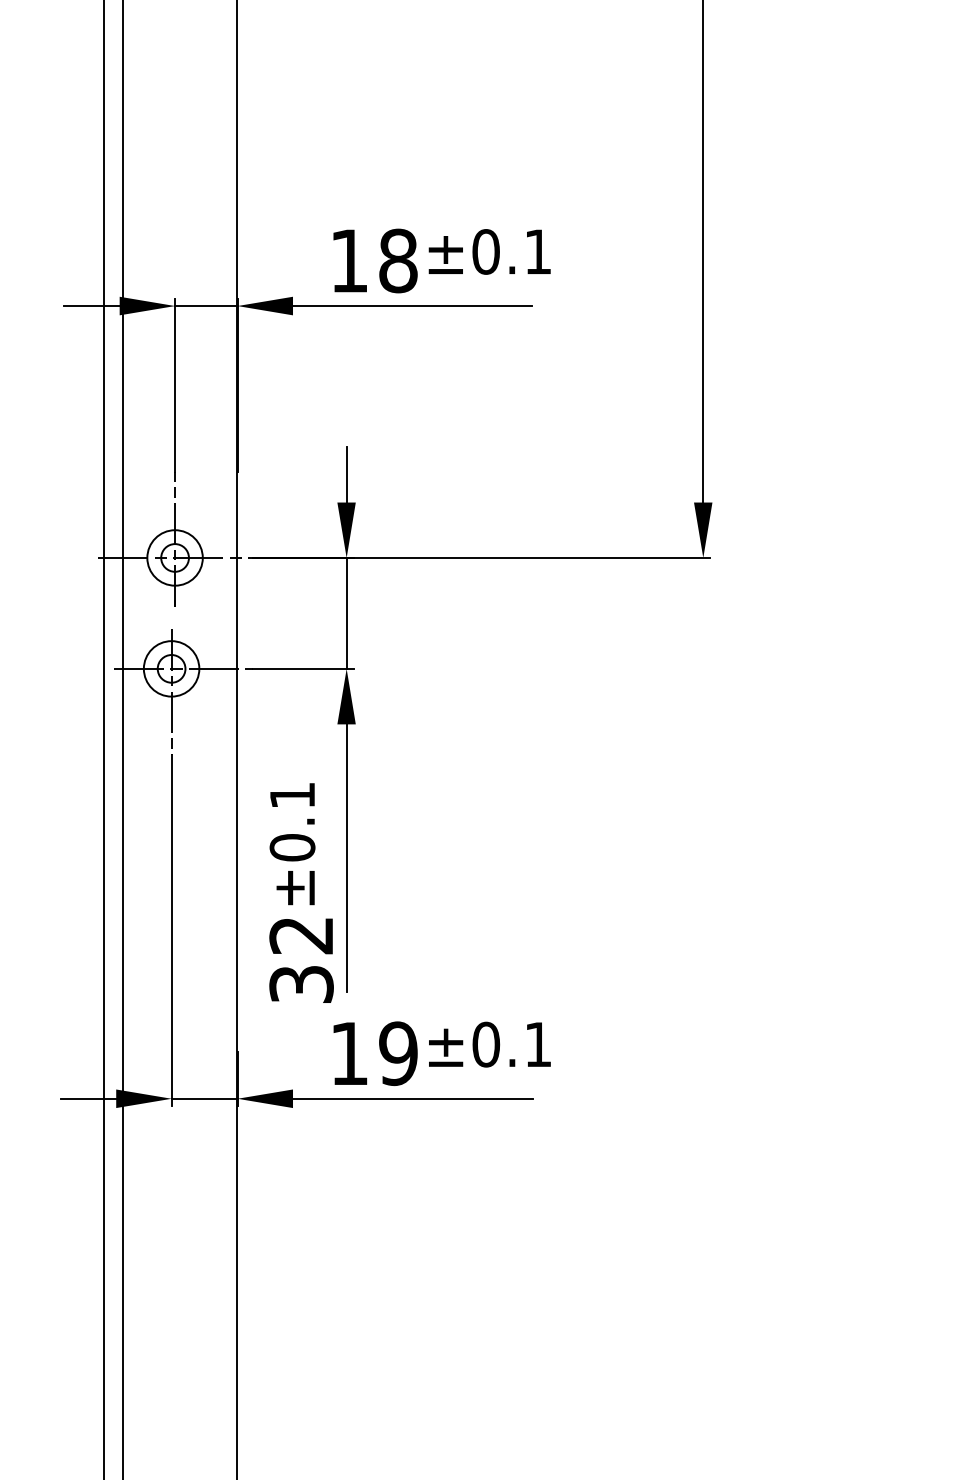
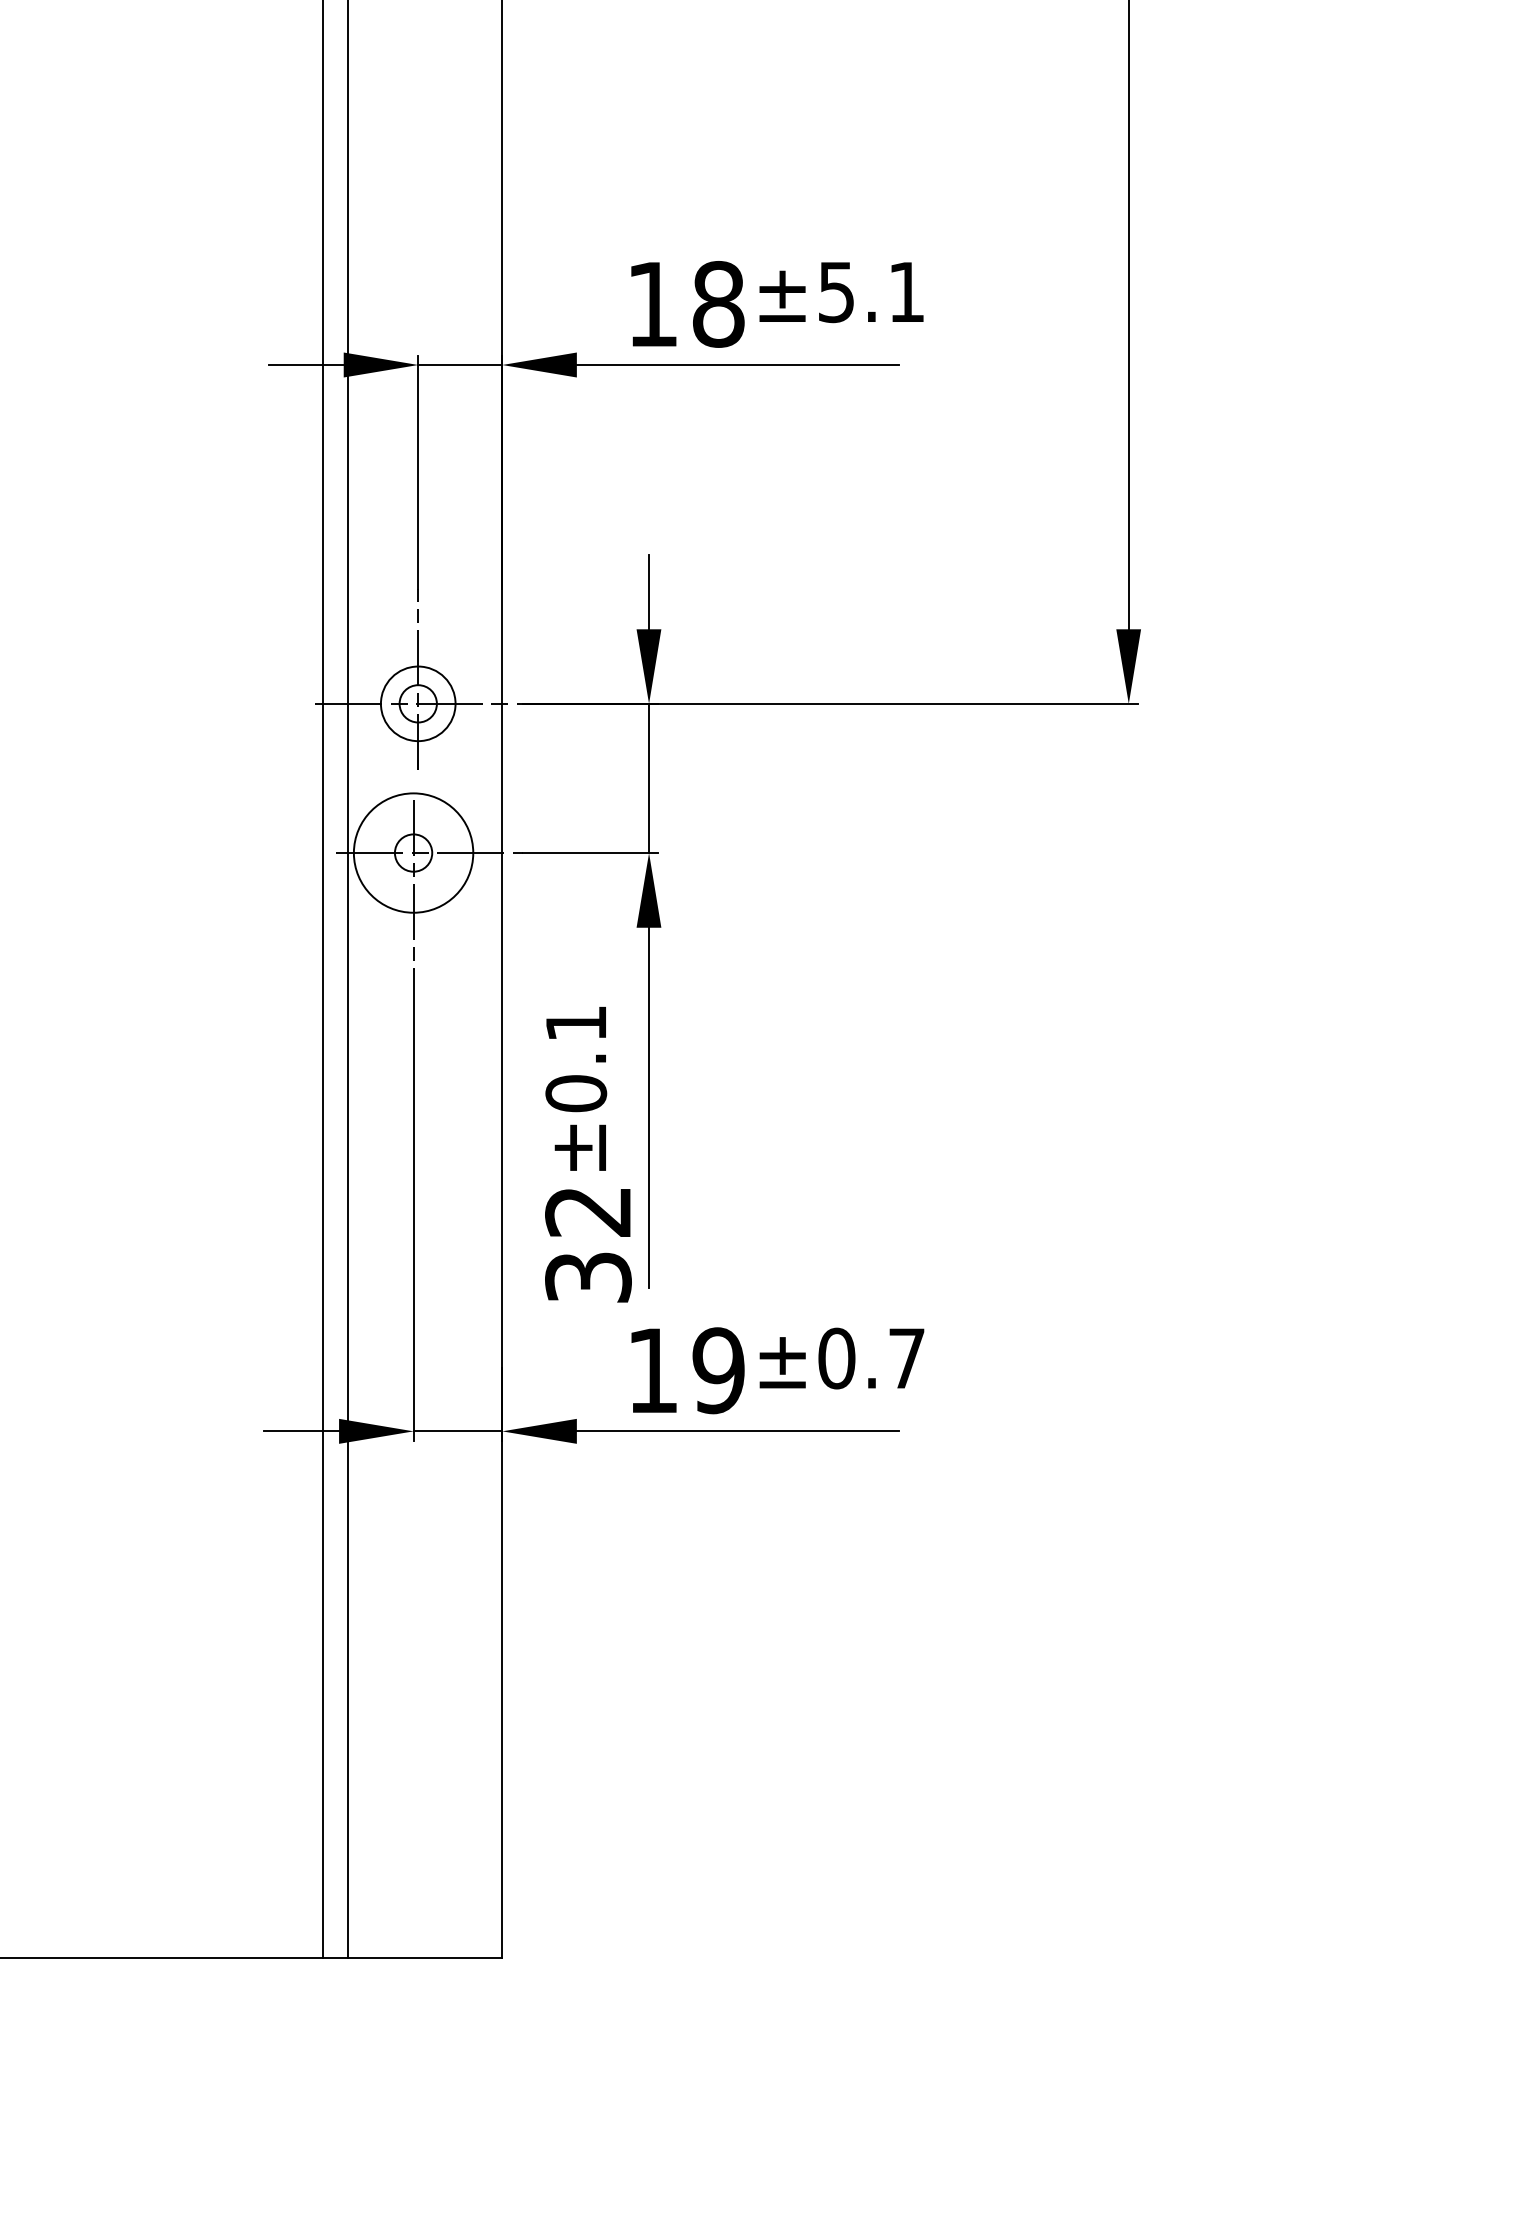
text: (486, 252) -> (836, 292), ±0.1 -> ±5.1
circle: (171, 668) -> (413, 852), size x1.6
text: (538, 1044) -> (906, 1358), ±0.1 -> ±0.7

